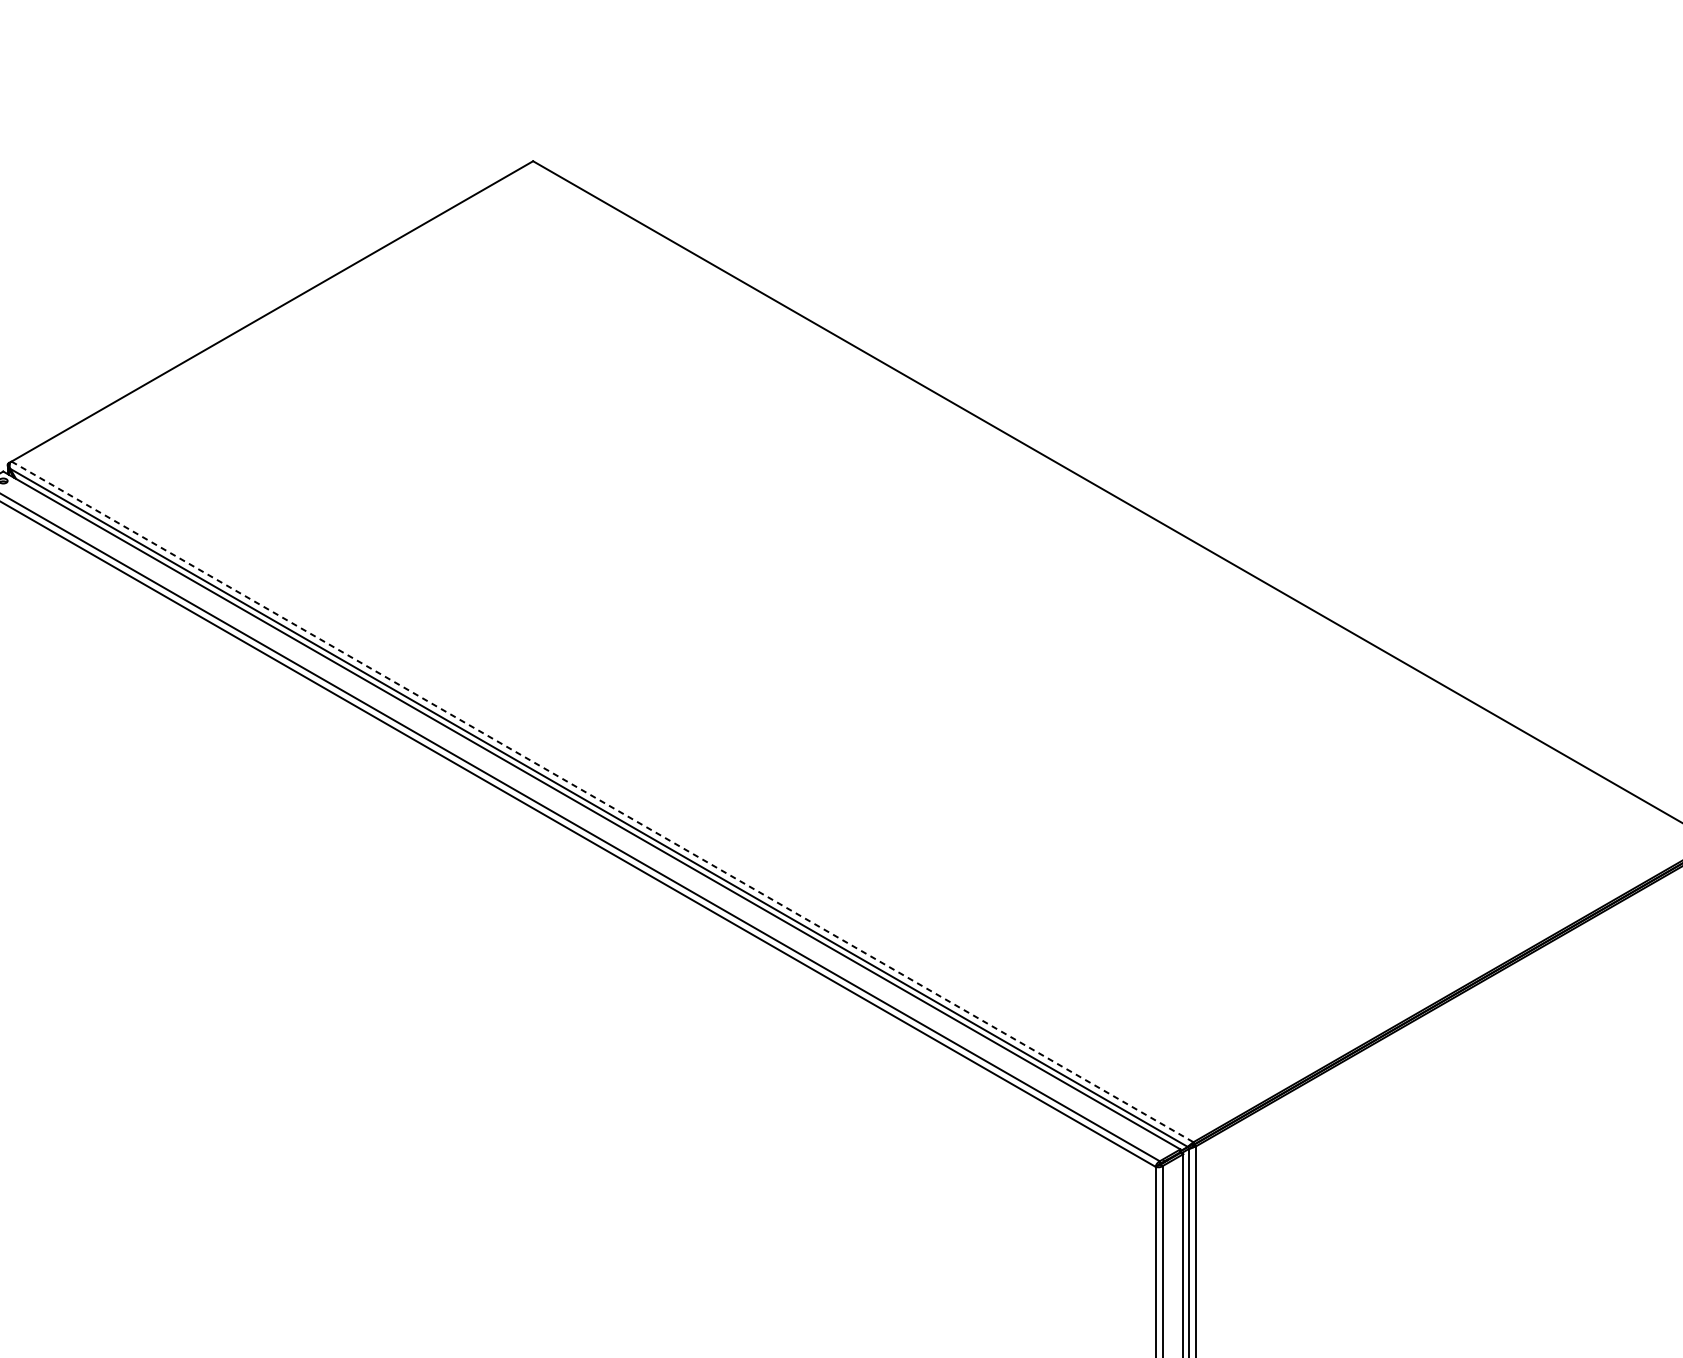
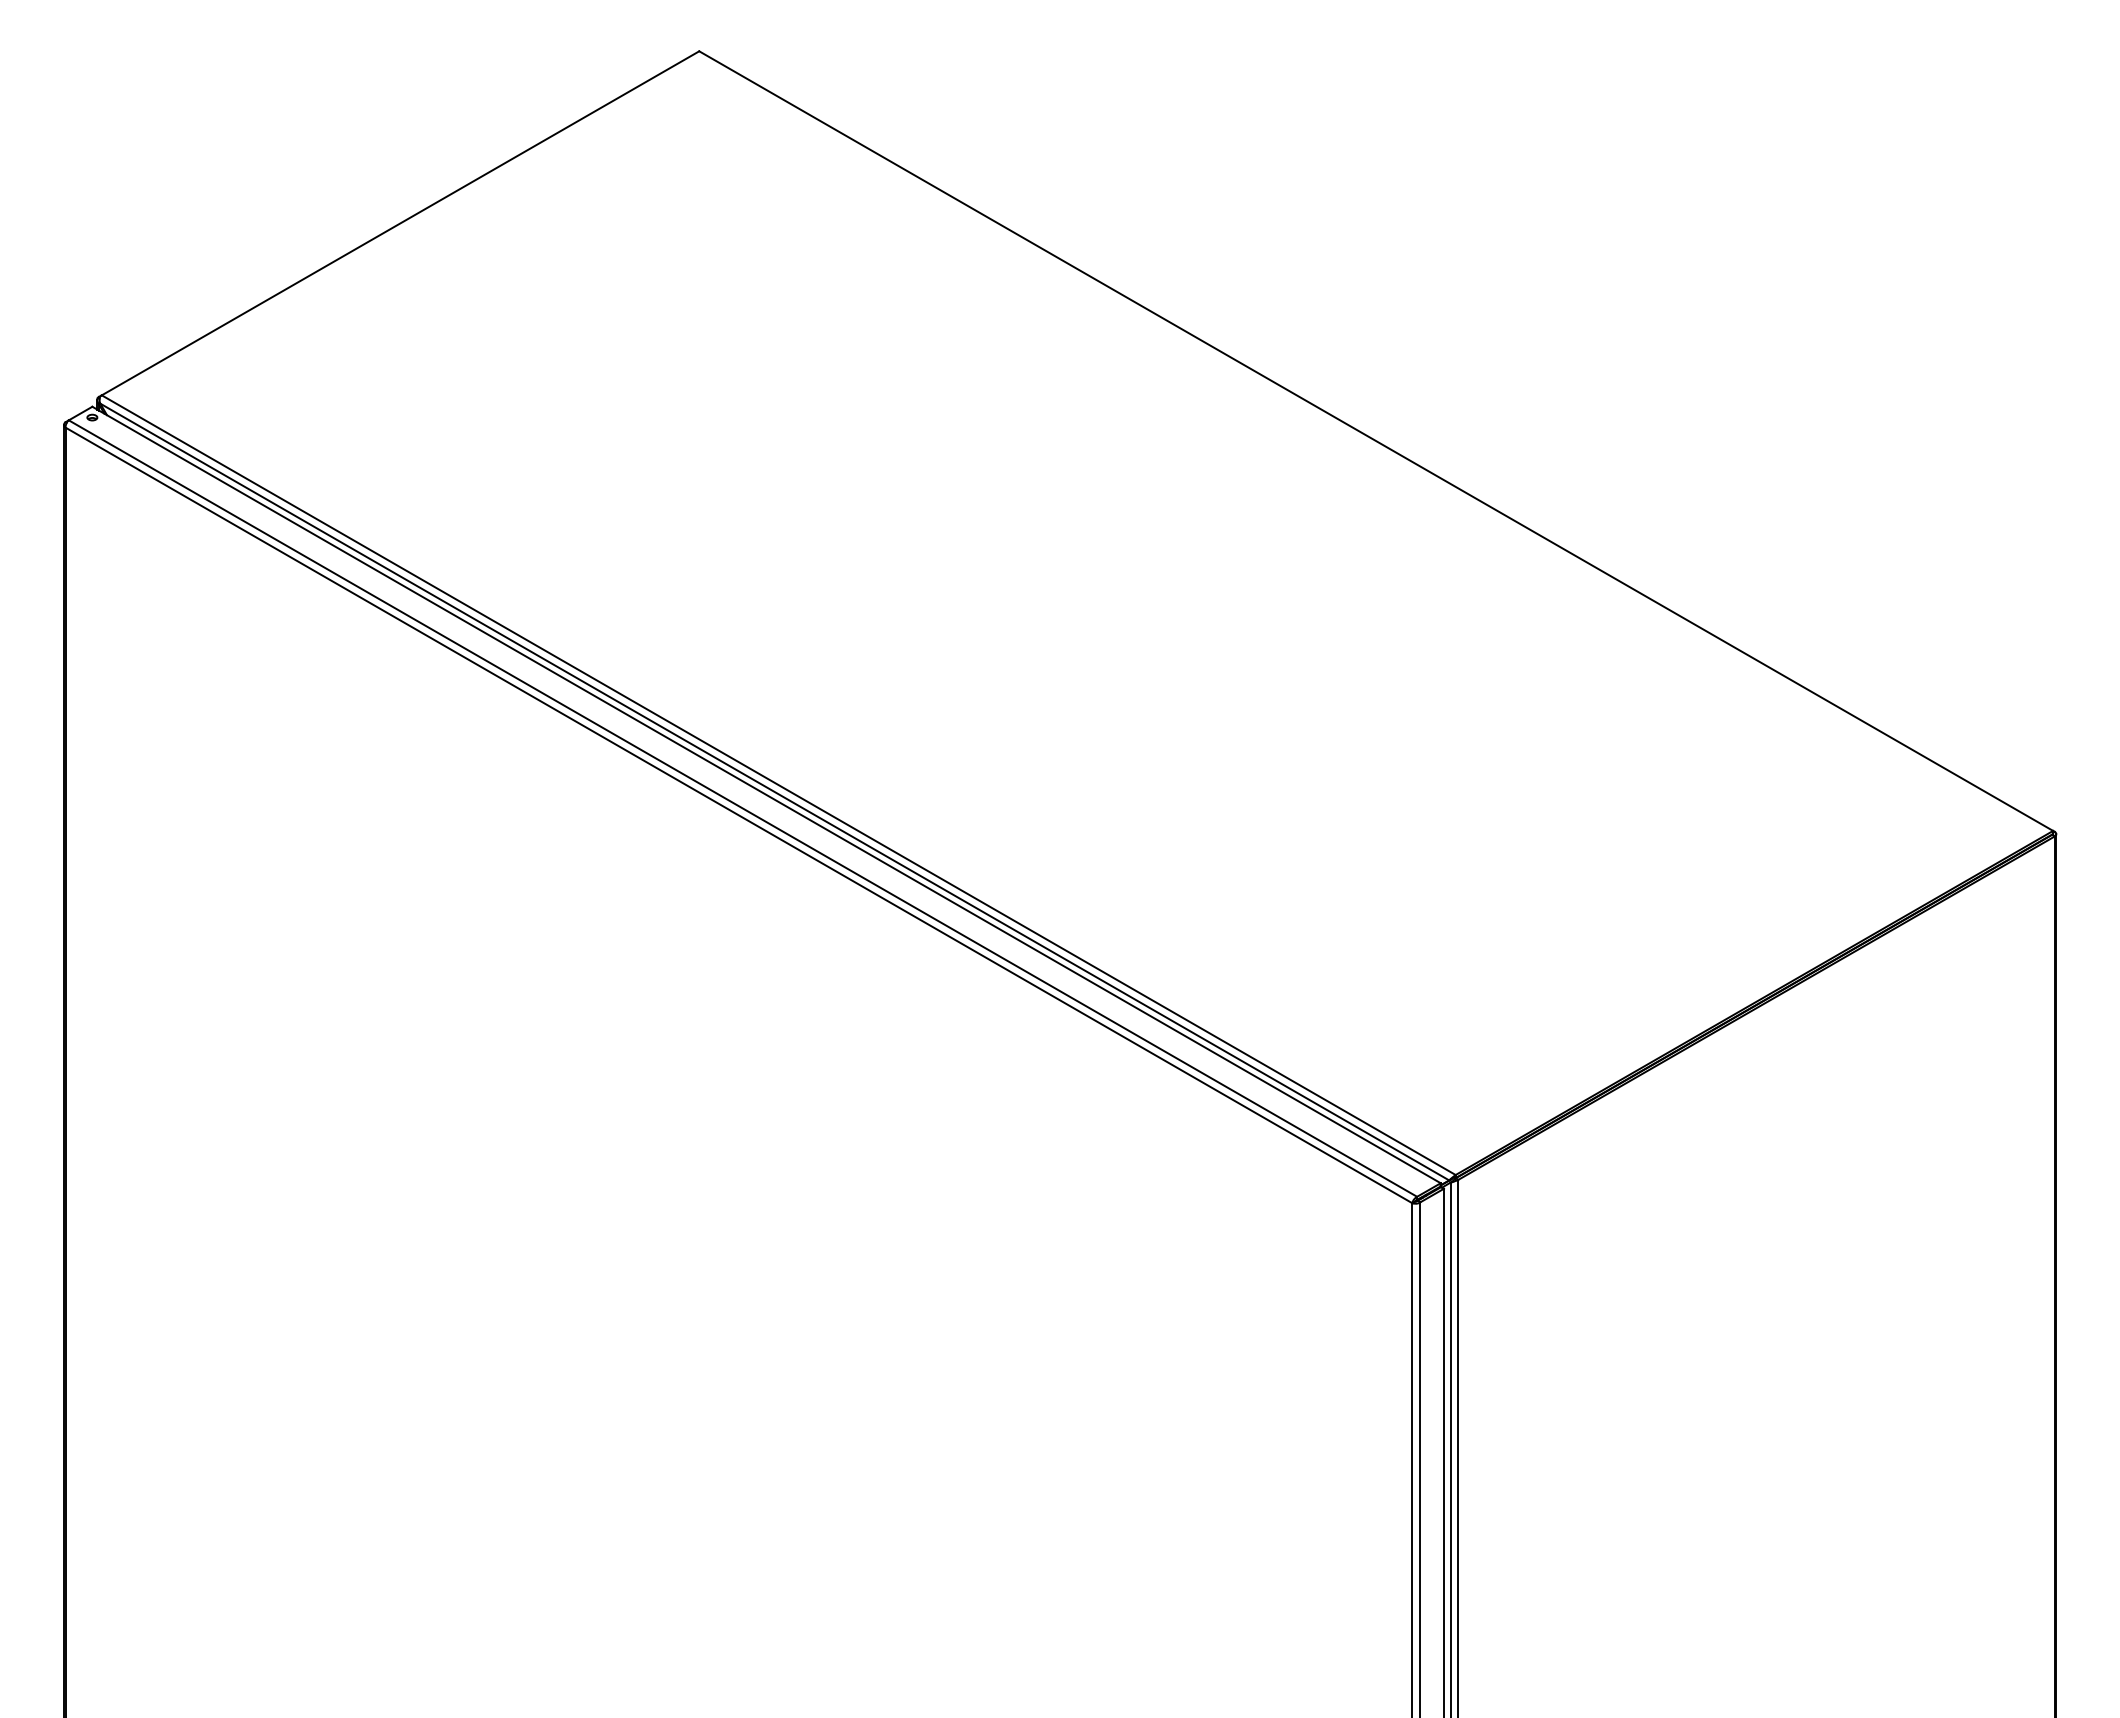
line: (603, 802) -> (779, 785), dashed -> solid

